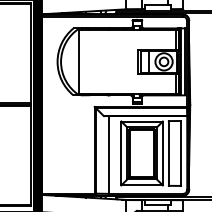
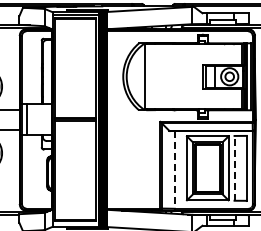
line: (168, 152) -> (234, 167), solid -> dashed
line: (108, 155) -> (174, 170), solid -> dashed

